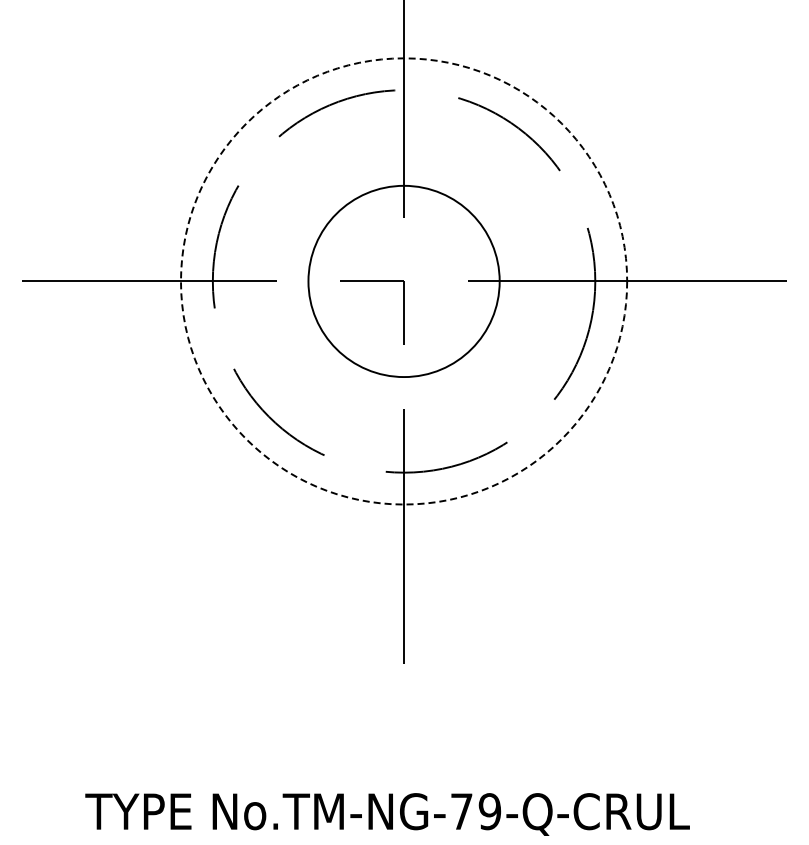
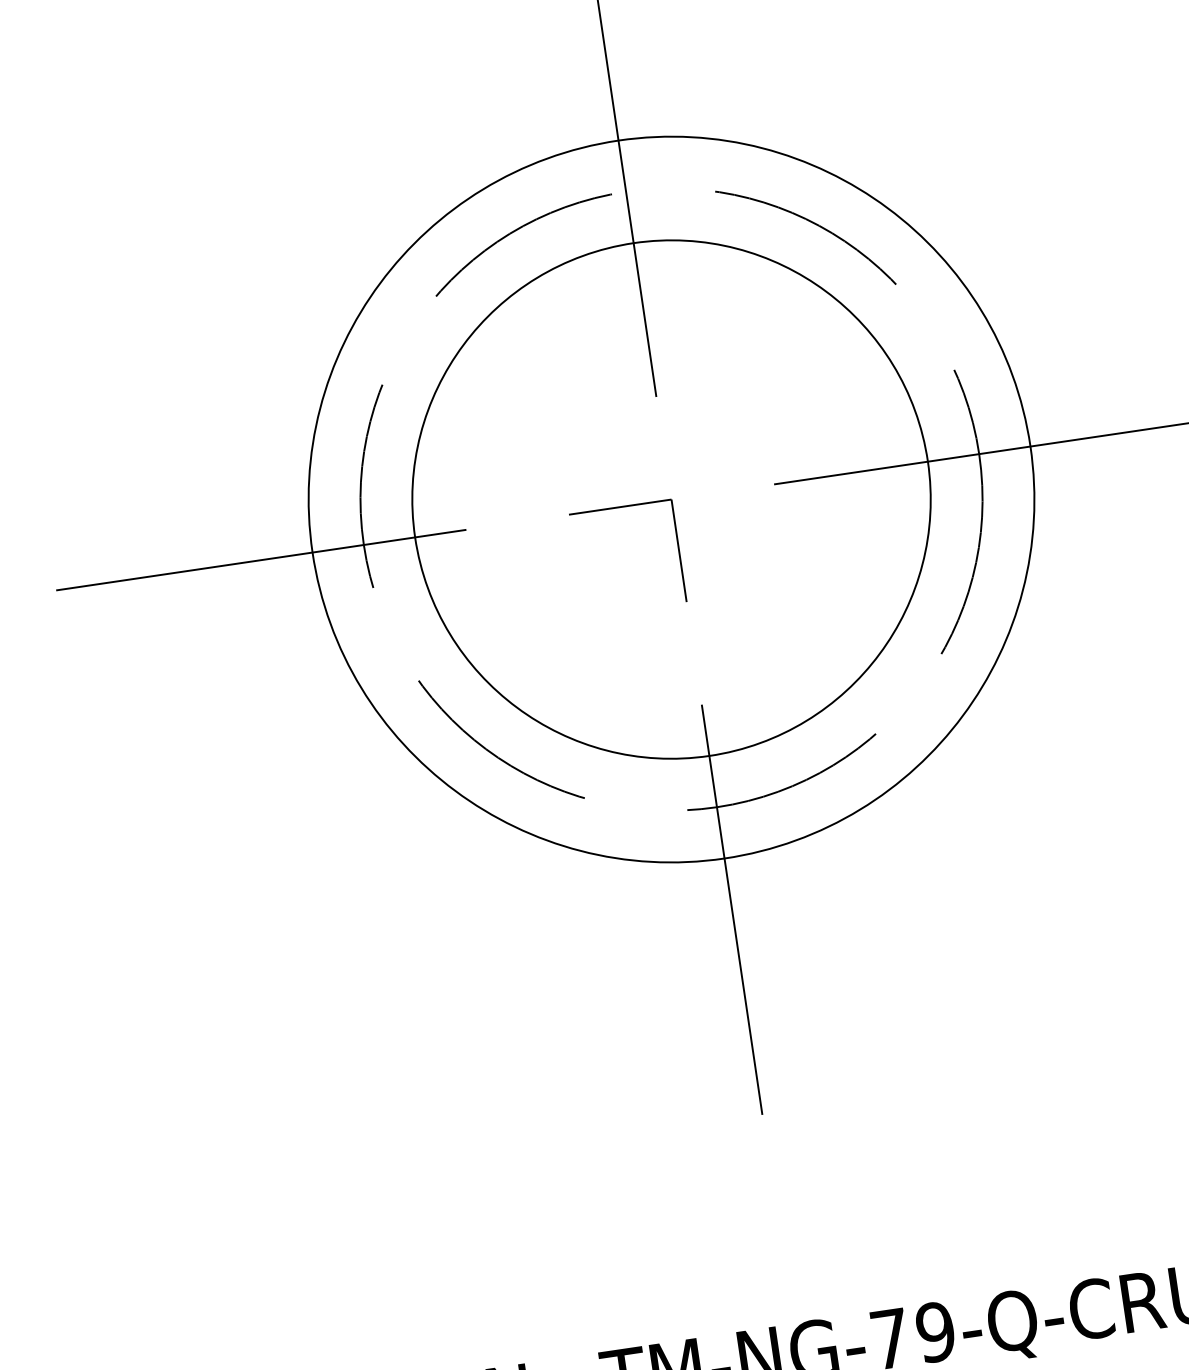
circle: (403, 281) -> (670, 499), dashed -> solid
circle: (403, 281) -> (670, 499), size x1.67

